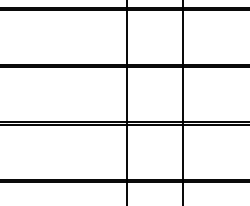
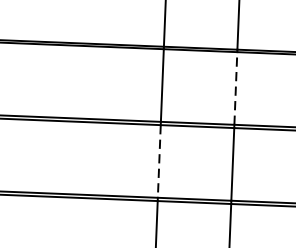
line: (182, 94) -> (235, 88), solid -> dashed
line: (127, 152) -> (159, 162), solid -> dashed

